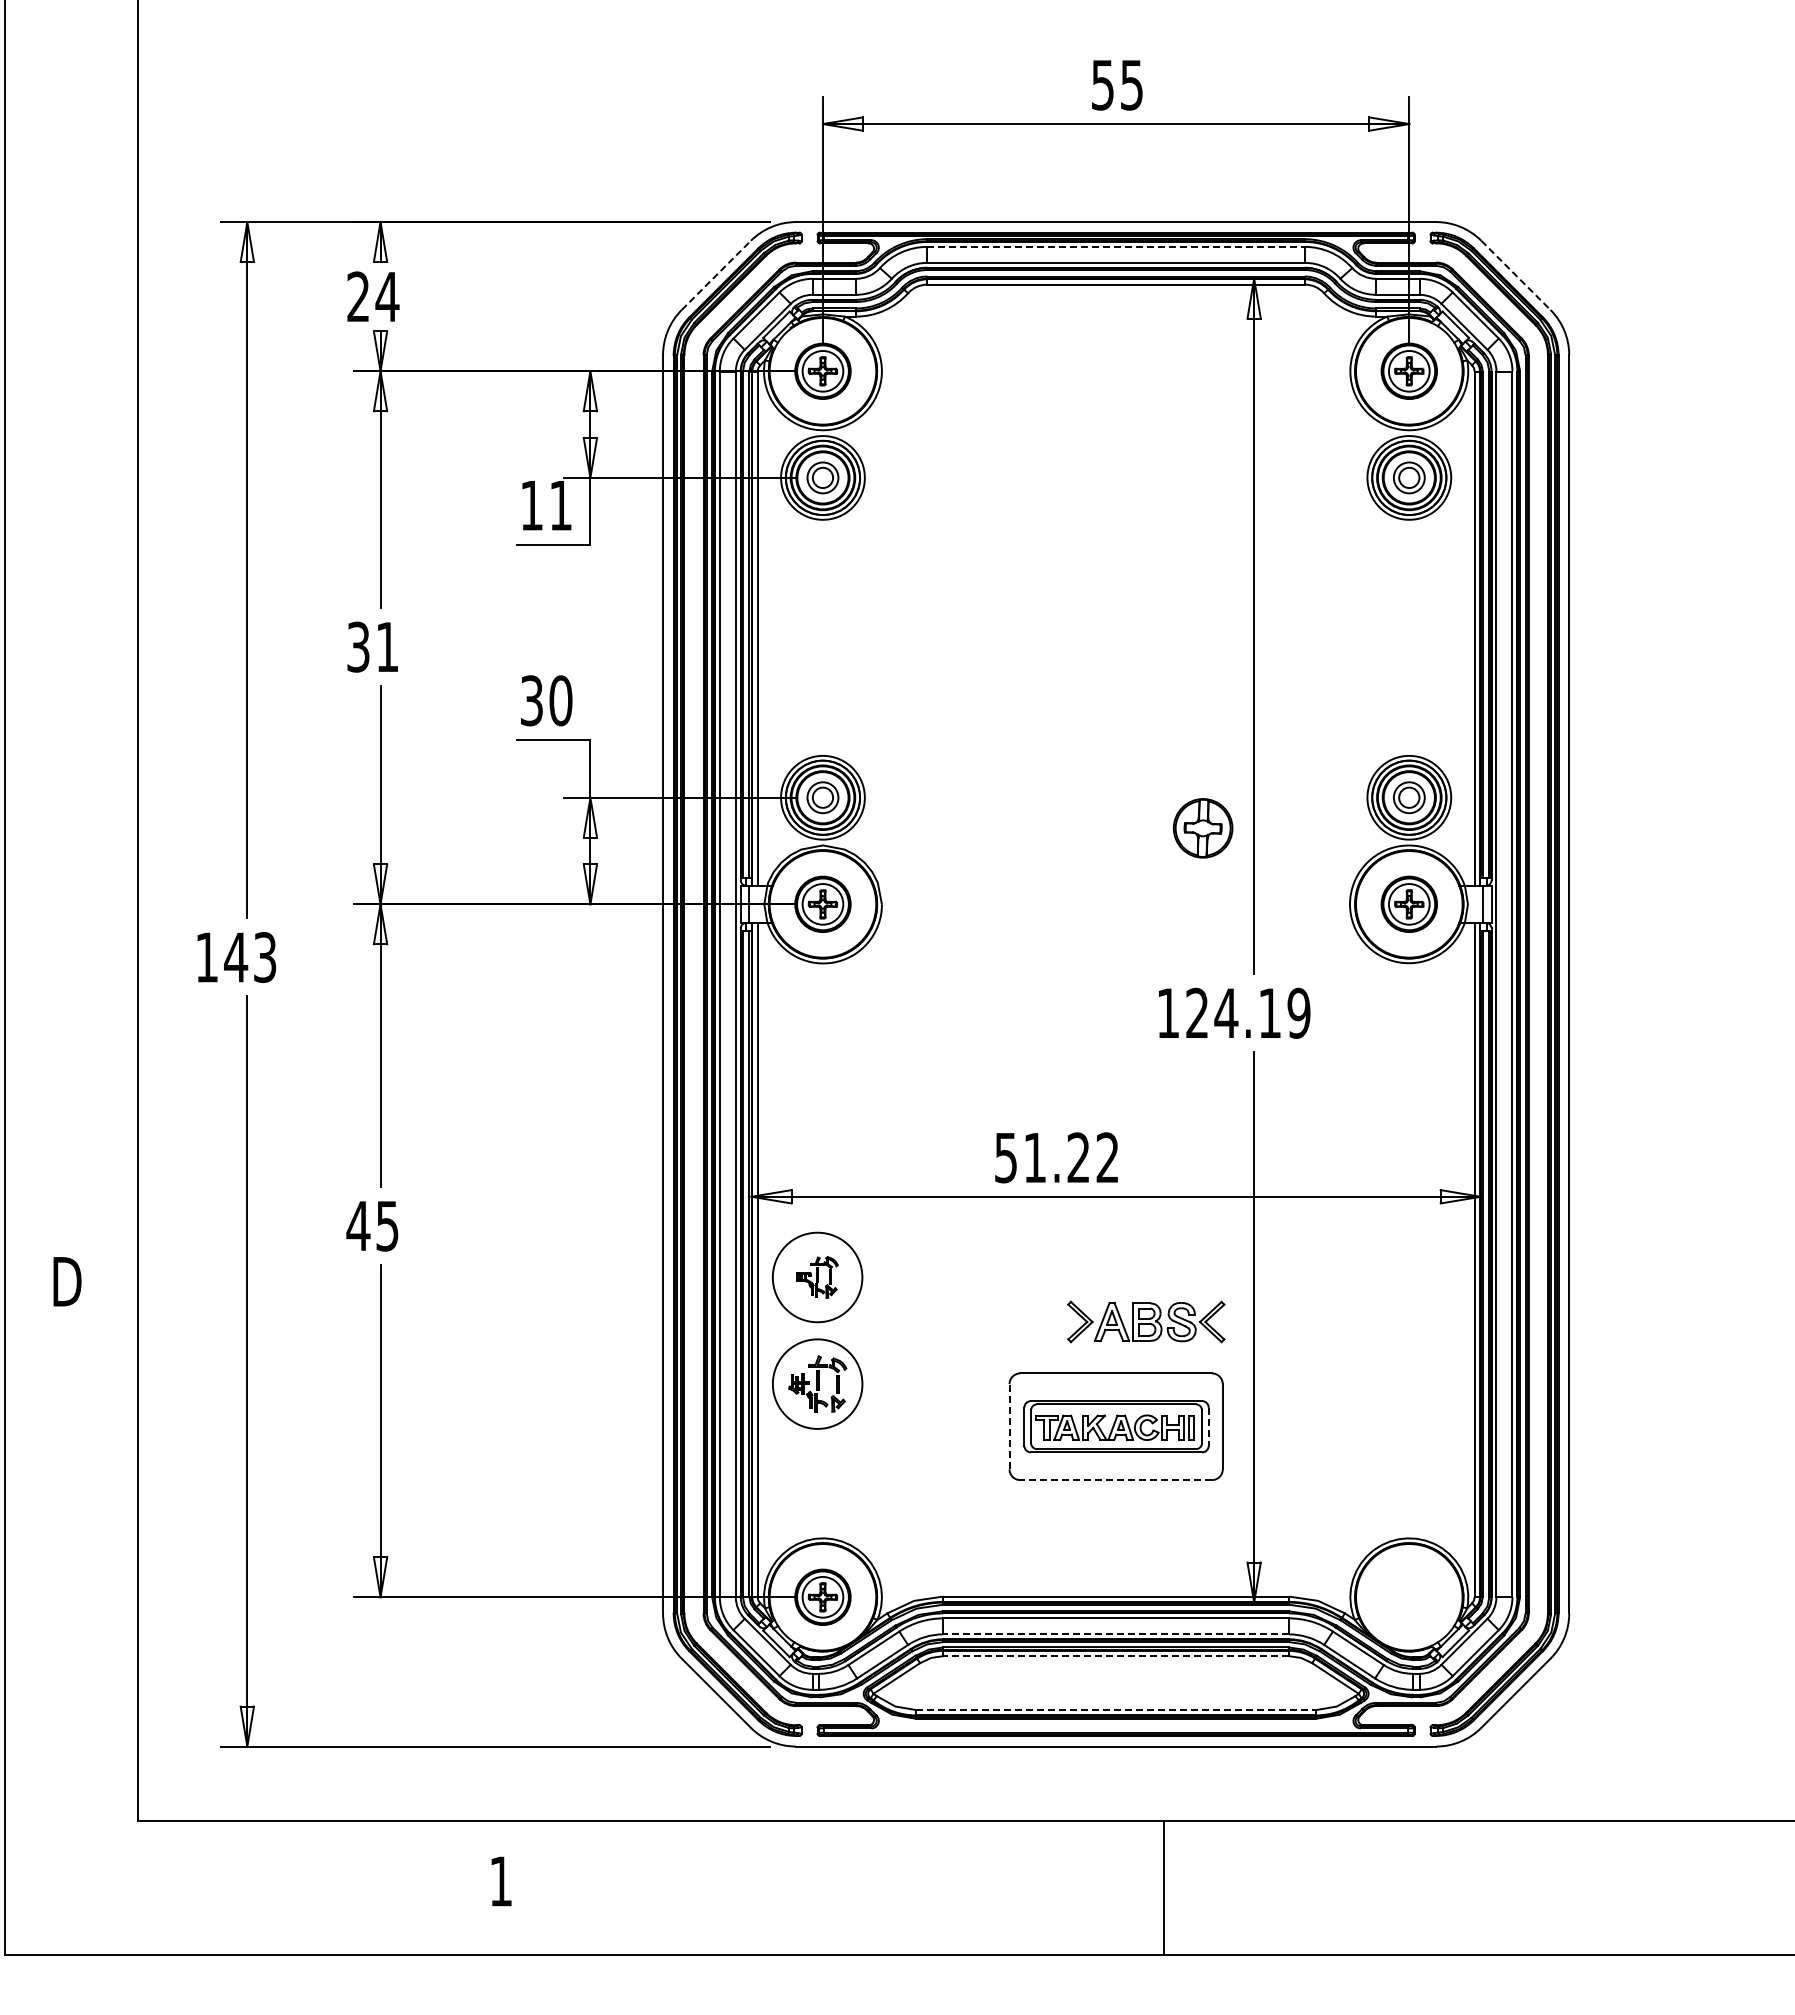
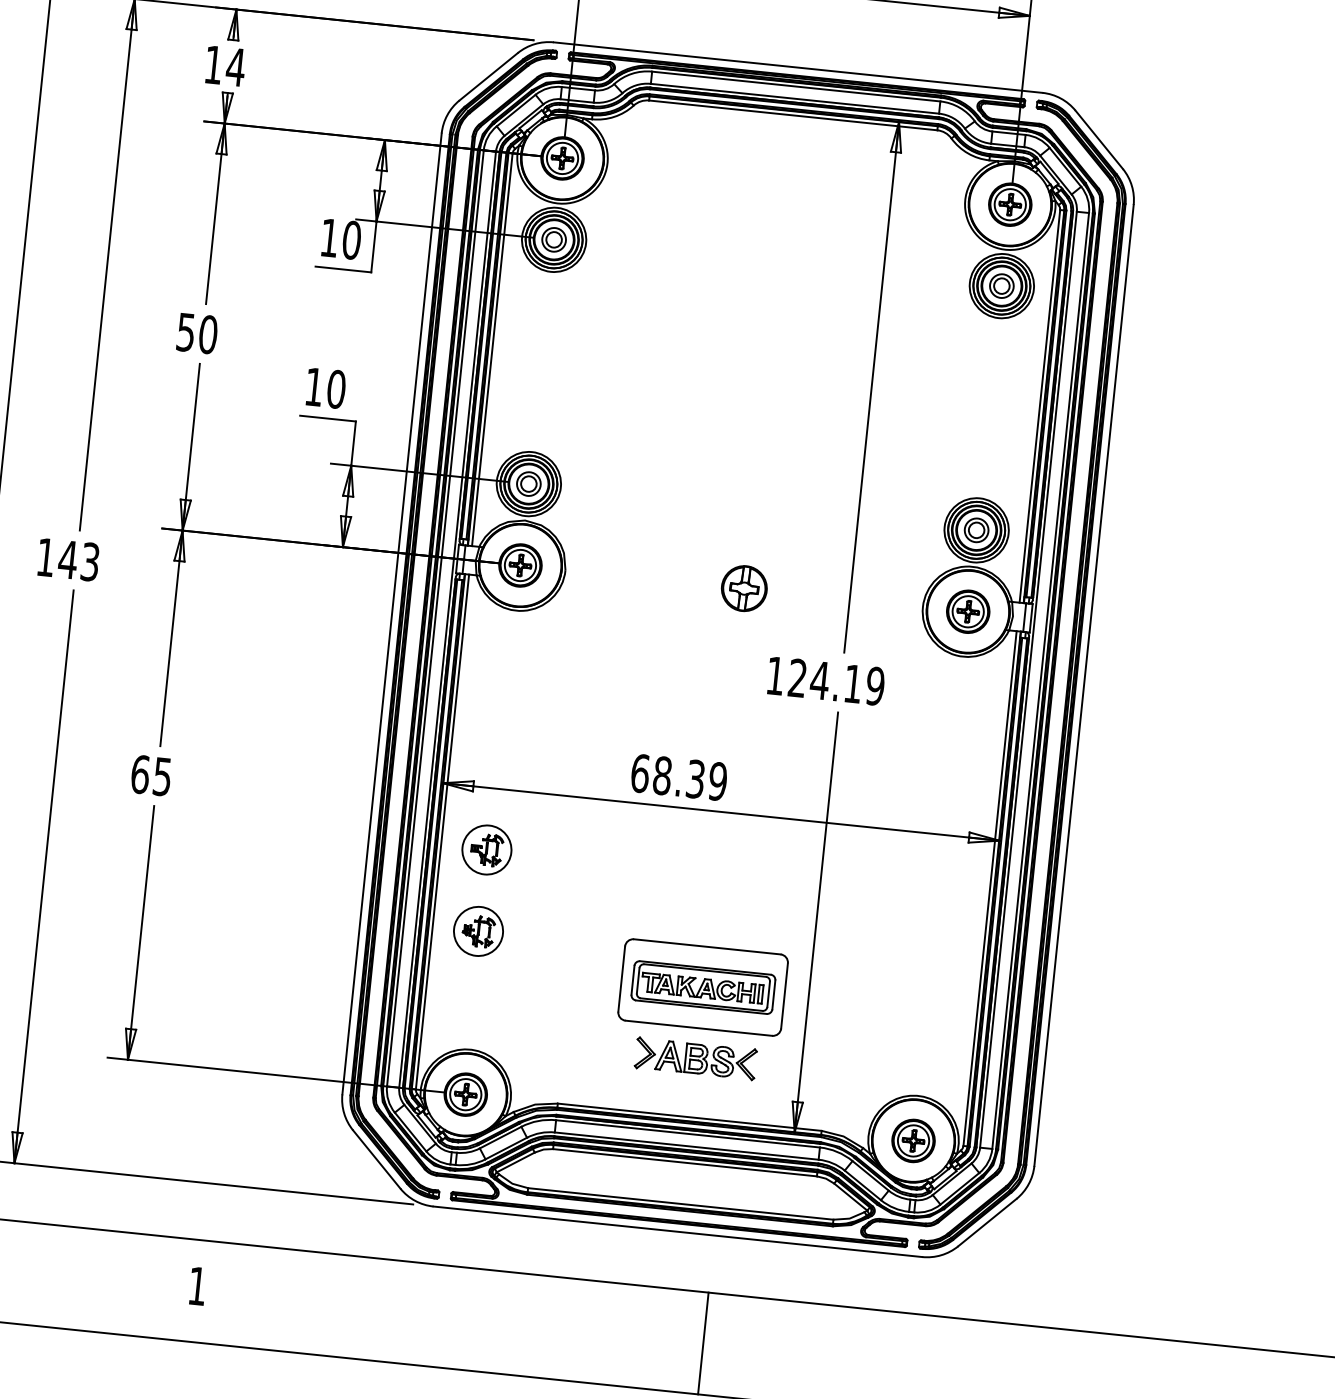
line: (1116, 246) -> (796, 86), dashed -> solid
line: (716, 275) -> (488, 76), dashed -> solid
line: (1515, 275) -> (1098, 139), dashed -> solid
text: (357, 296) -> (212, 64), 24 -> 14
text: (560, 505) -> (351, 240), 11 -> 10
text: (373, 646) -> (197, 333), 31 -> 50
text: (531, 700) -> (313, 386), 30 -> 10
part: (1203, 828) -> (744, 588), moved
text: (1056, 1157) -> (678, 777), 51.22 -> 68.39
text: (358, 1225) -> (140, 774), 45 -> 65
circle: (817, 1277) -> (486, 850), size x0.71
part: (1146, 1321) -> (696, 1058), moved
part: (817, 1383) -> (478, 930), size x0.71
line: (1009, 1426) -> (621, 978), dashed -> solid
line: (1208, 1426) -> (773, 994), dashed -> solid
line: (1116, 1480) -> (699, 1028), dashed -> solid
part: (1408, 1596) -> (912, 1140), added
line: (1116, 1634) -> (687, 1146), dashed -> solid
line: (1116, 1656) -> (685, 1163), dashed -> solid
line: (1116, 1710) -> (681, 1204), dashed -> solid

